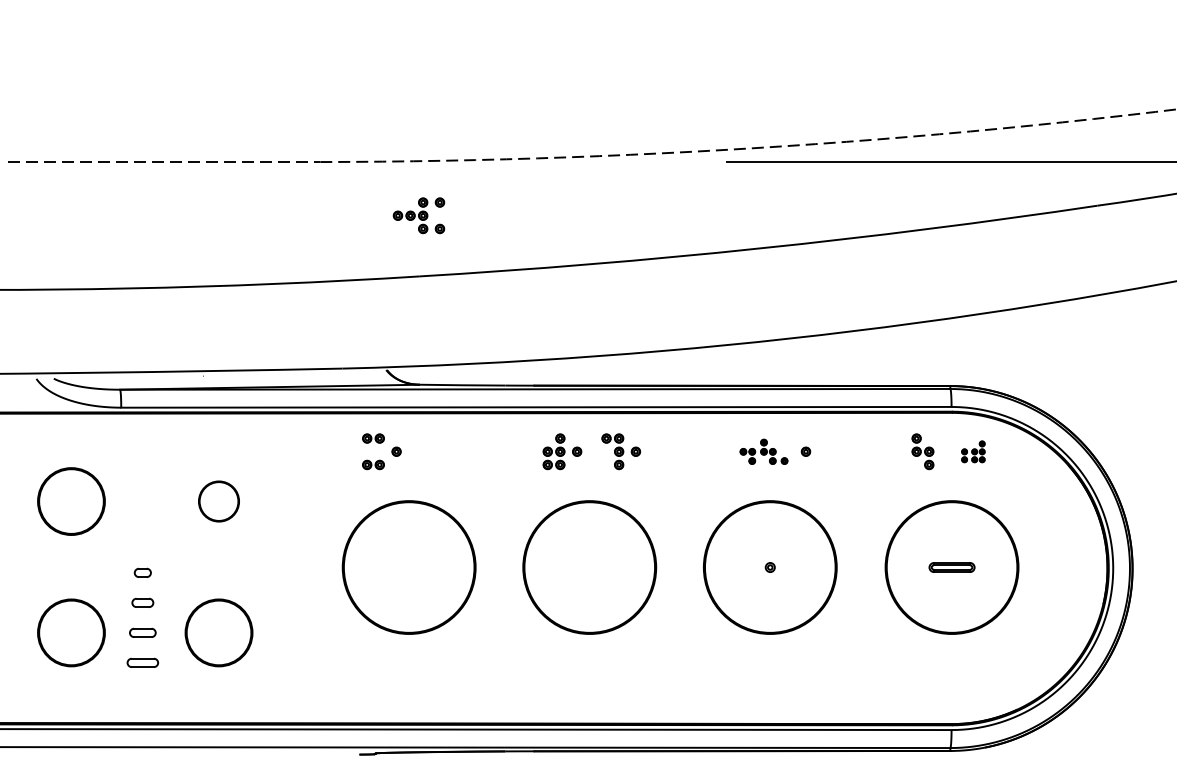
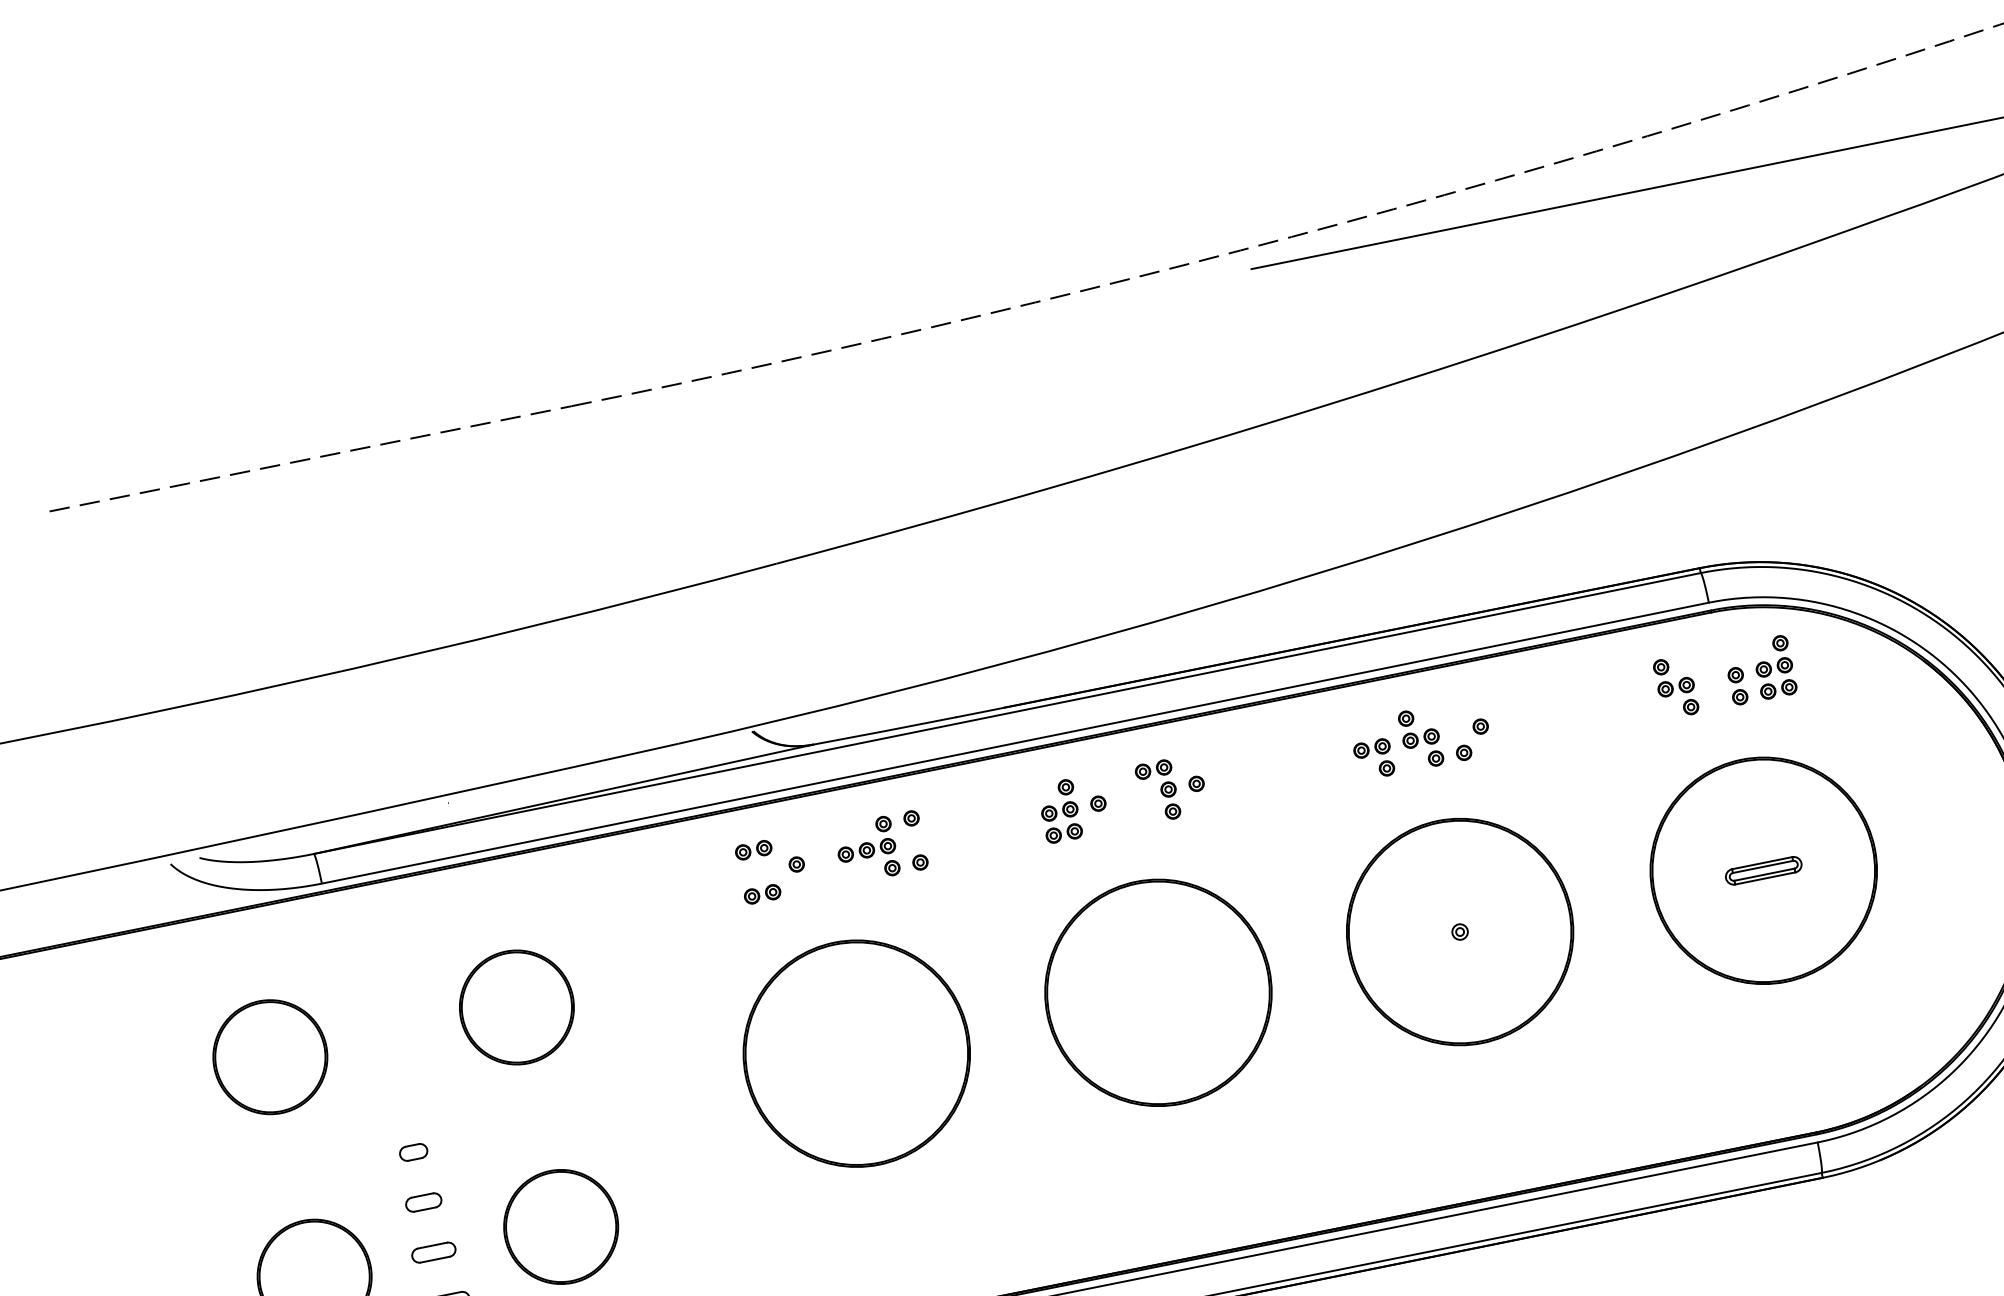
part: (418, 215) -> (880, 847), moved
part: (763, 451) -> (1409, 740), size x1.43
part: (973, 451) -> (1760, 669), size x1.67
part: (218, 501) -> (515, 1007), size x1.67

